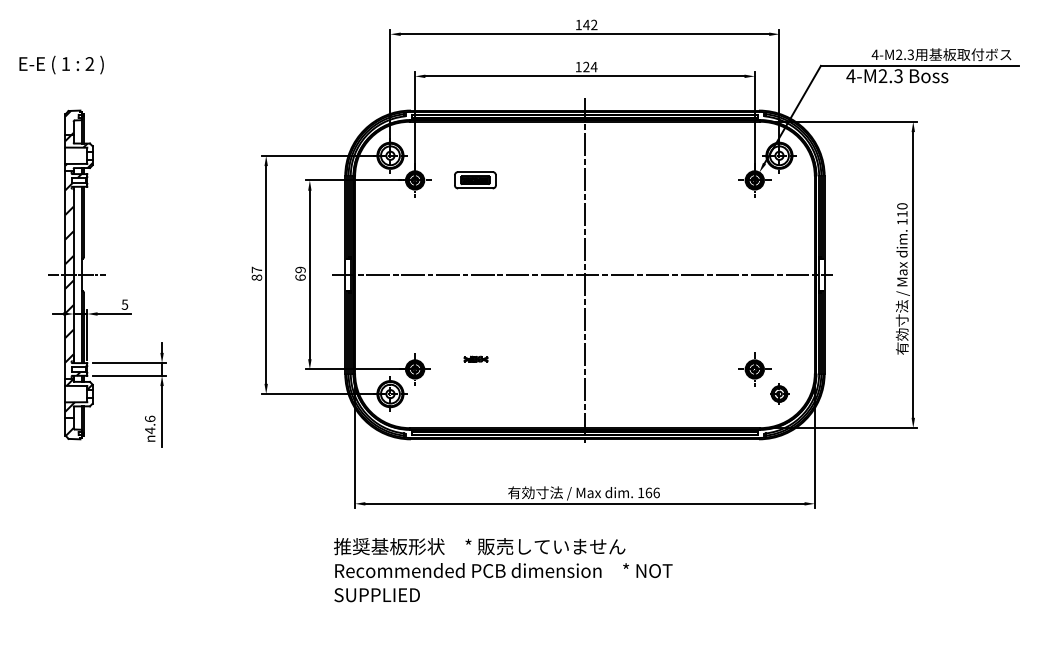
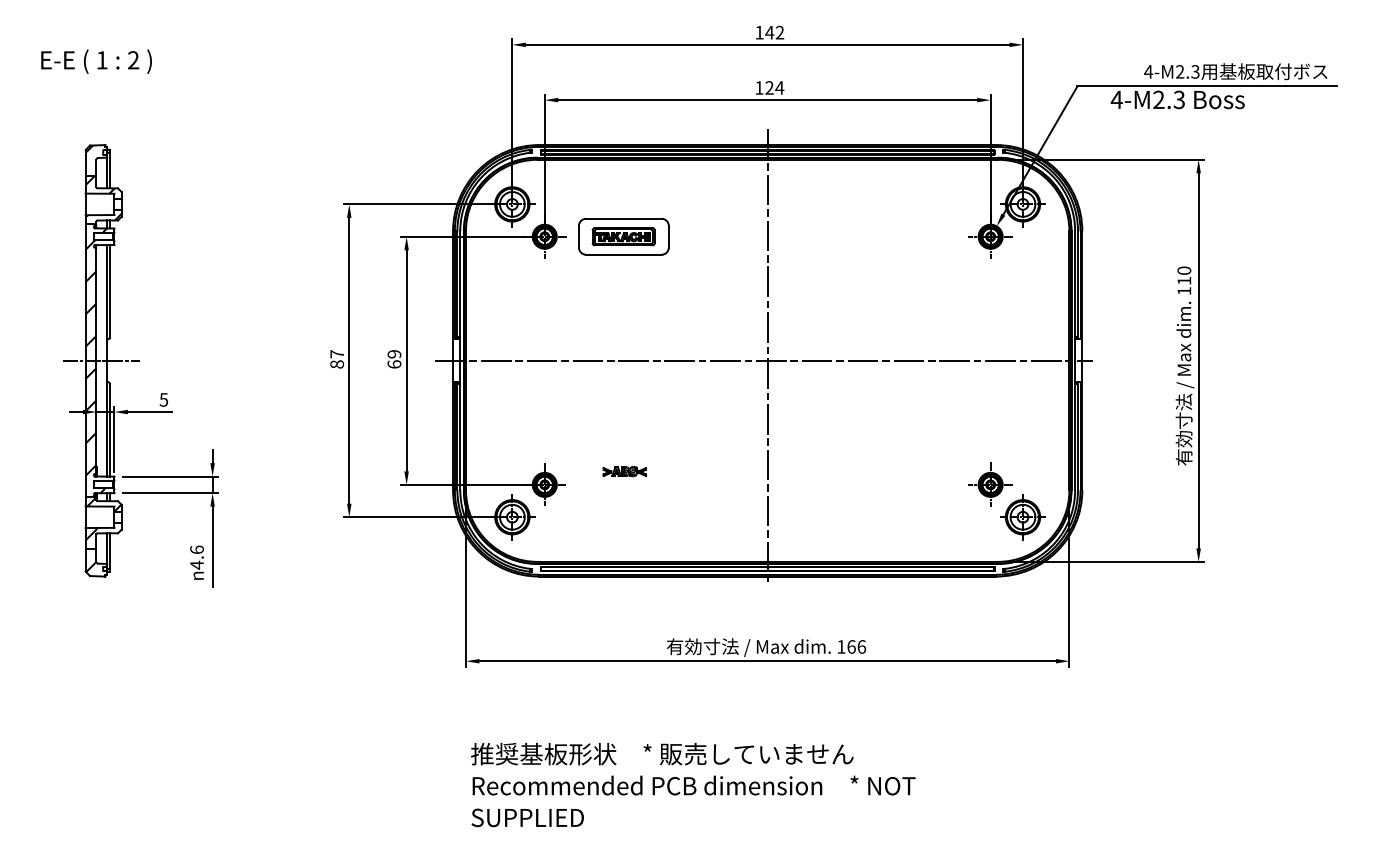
text: (61, 64) -> (96, 60), moved
part: (475, 179) -> (624, 235), size x1.67
part: (475, 358) -> (624, 470), size x1.43
part: (779, 393) -> (1023, 516), size x1.67
text: (503, 570) -> (693, 785), moved

